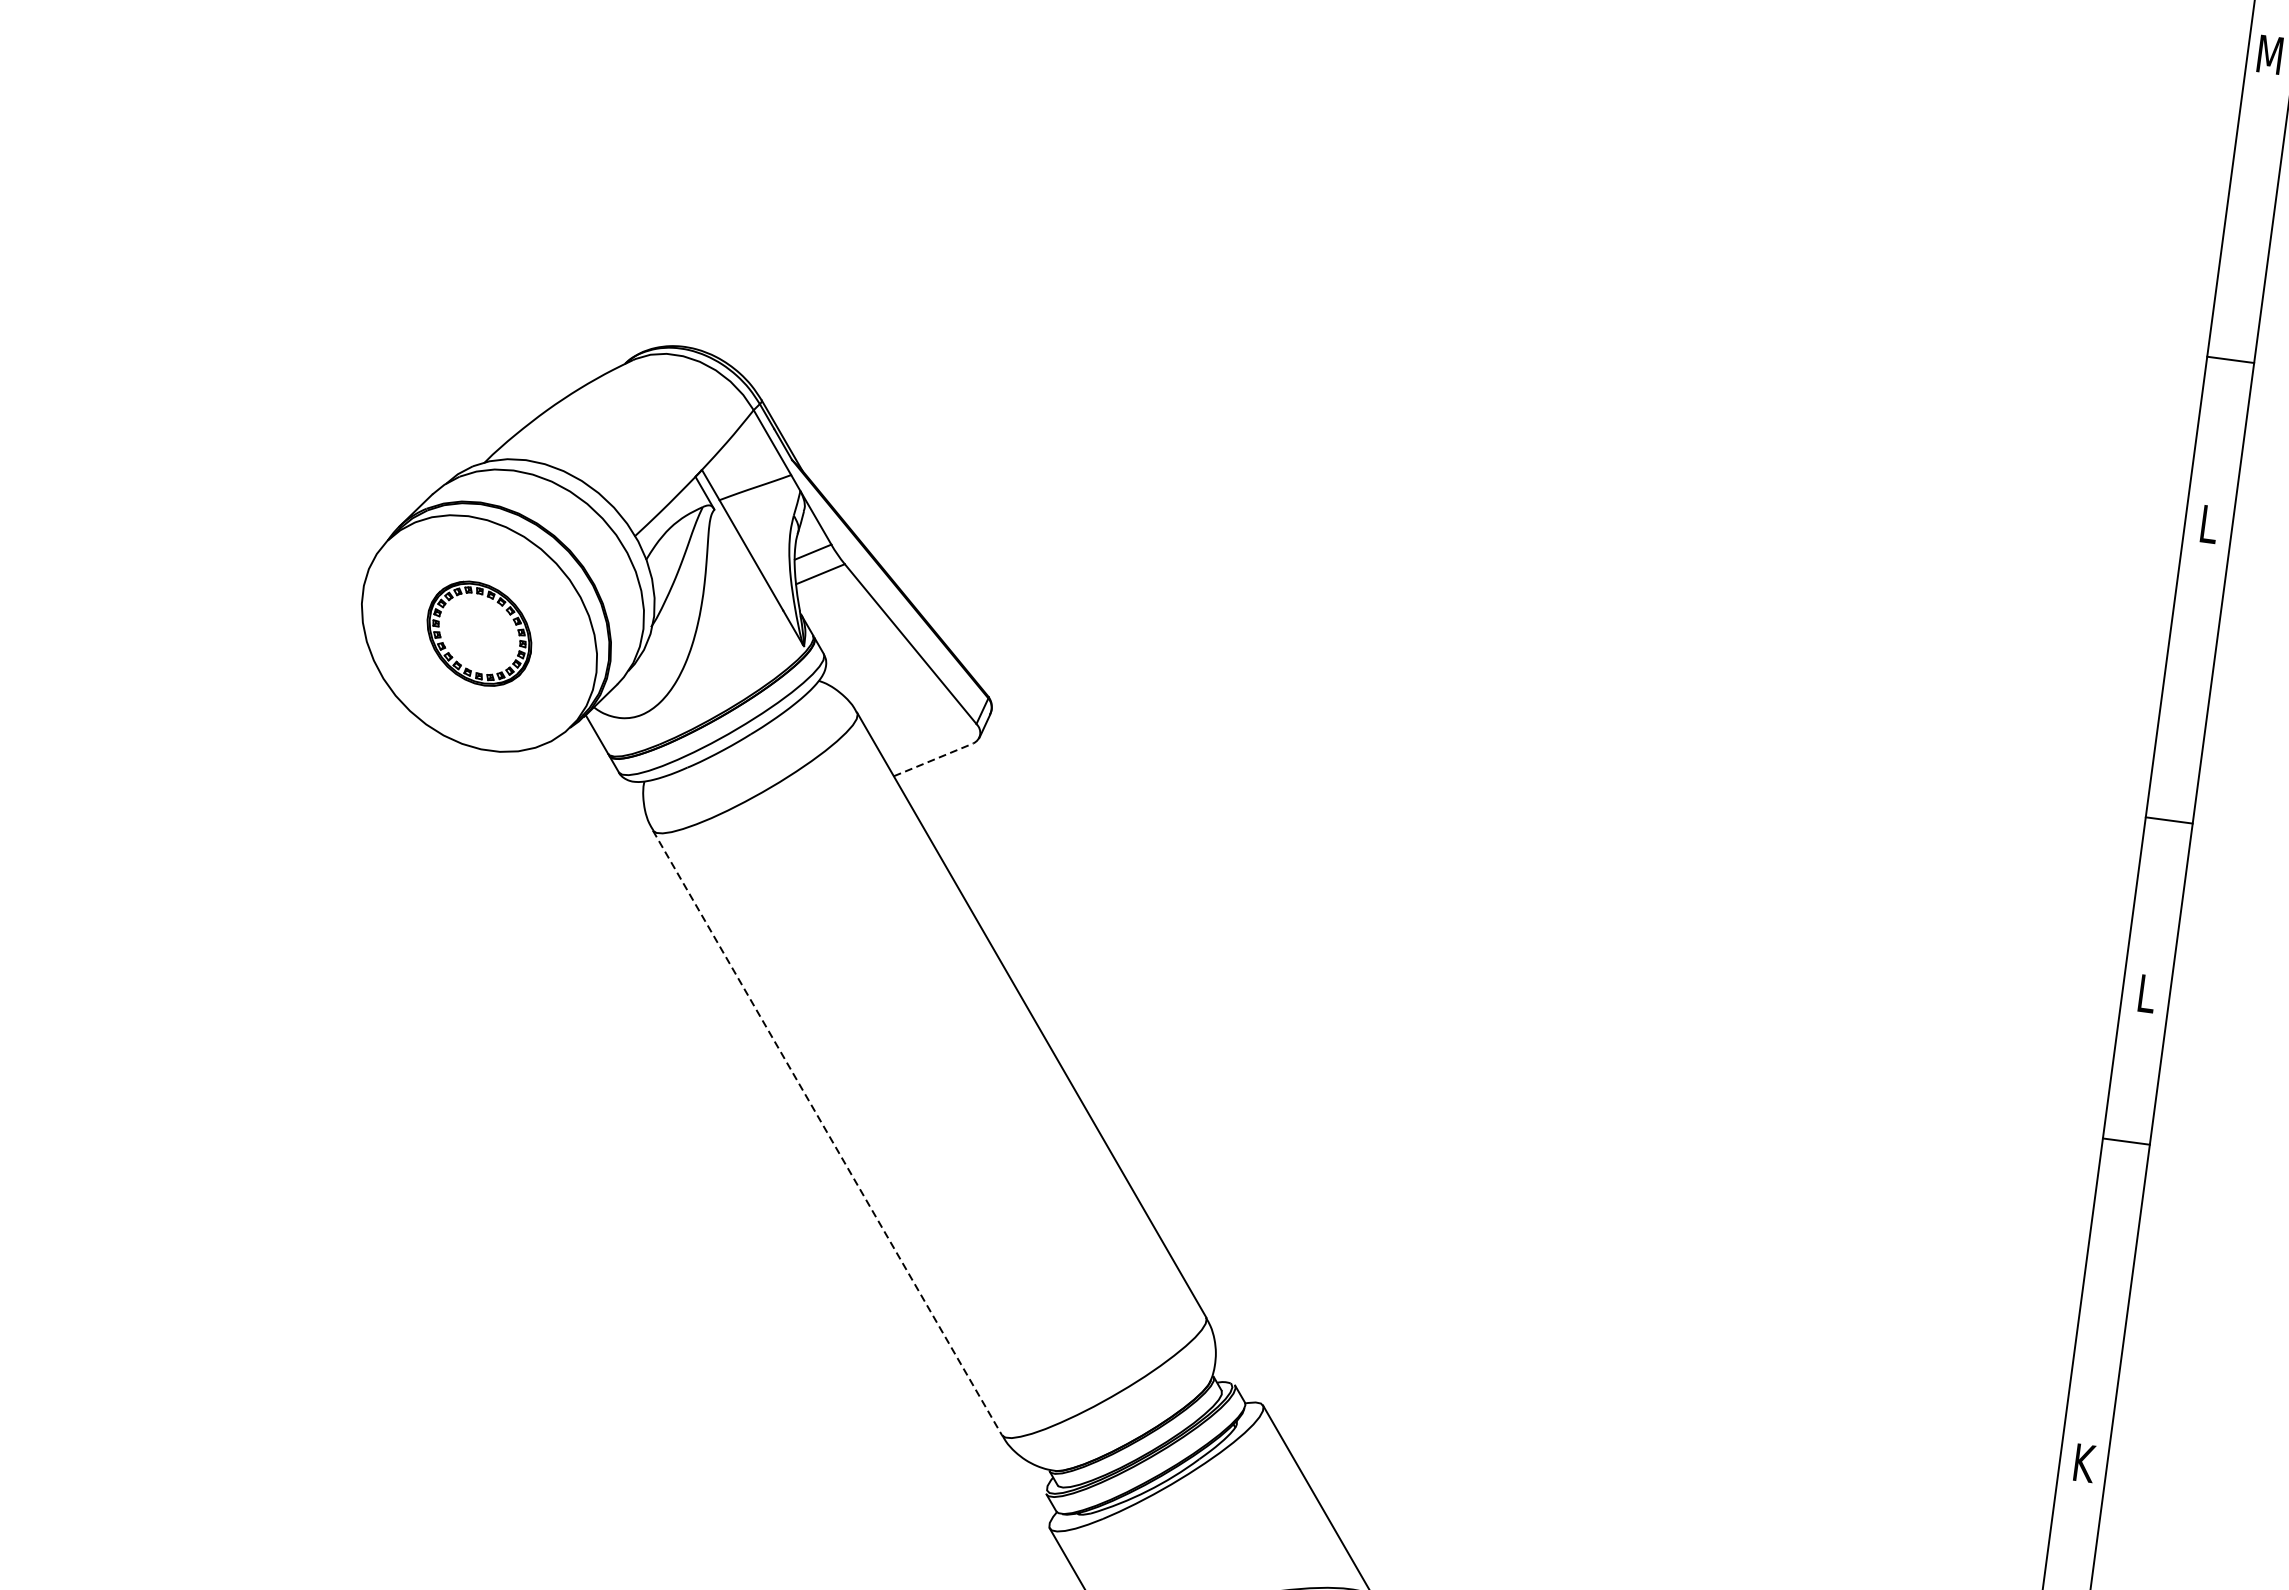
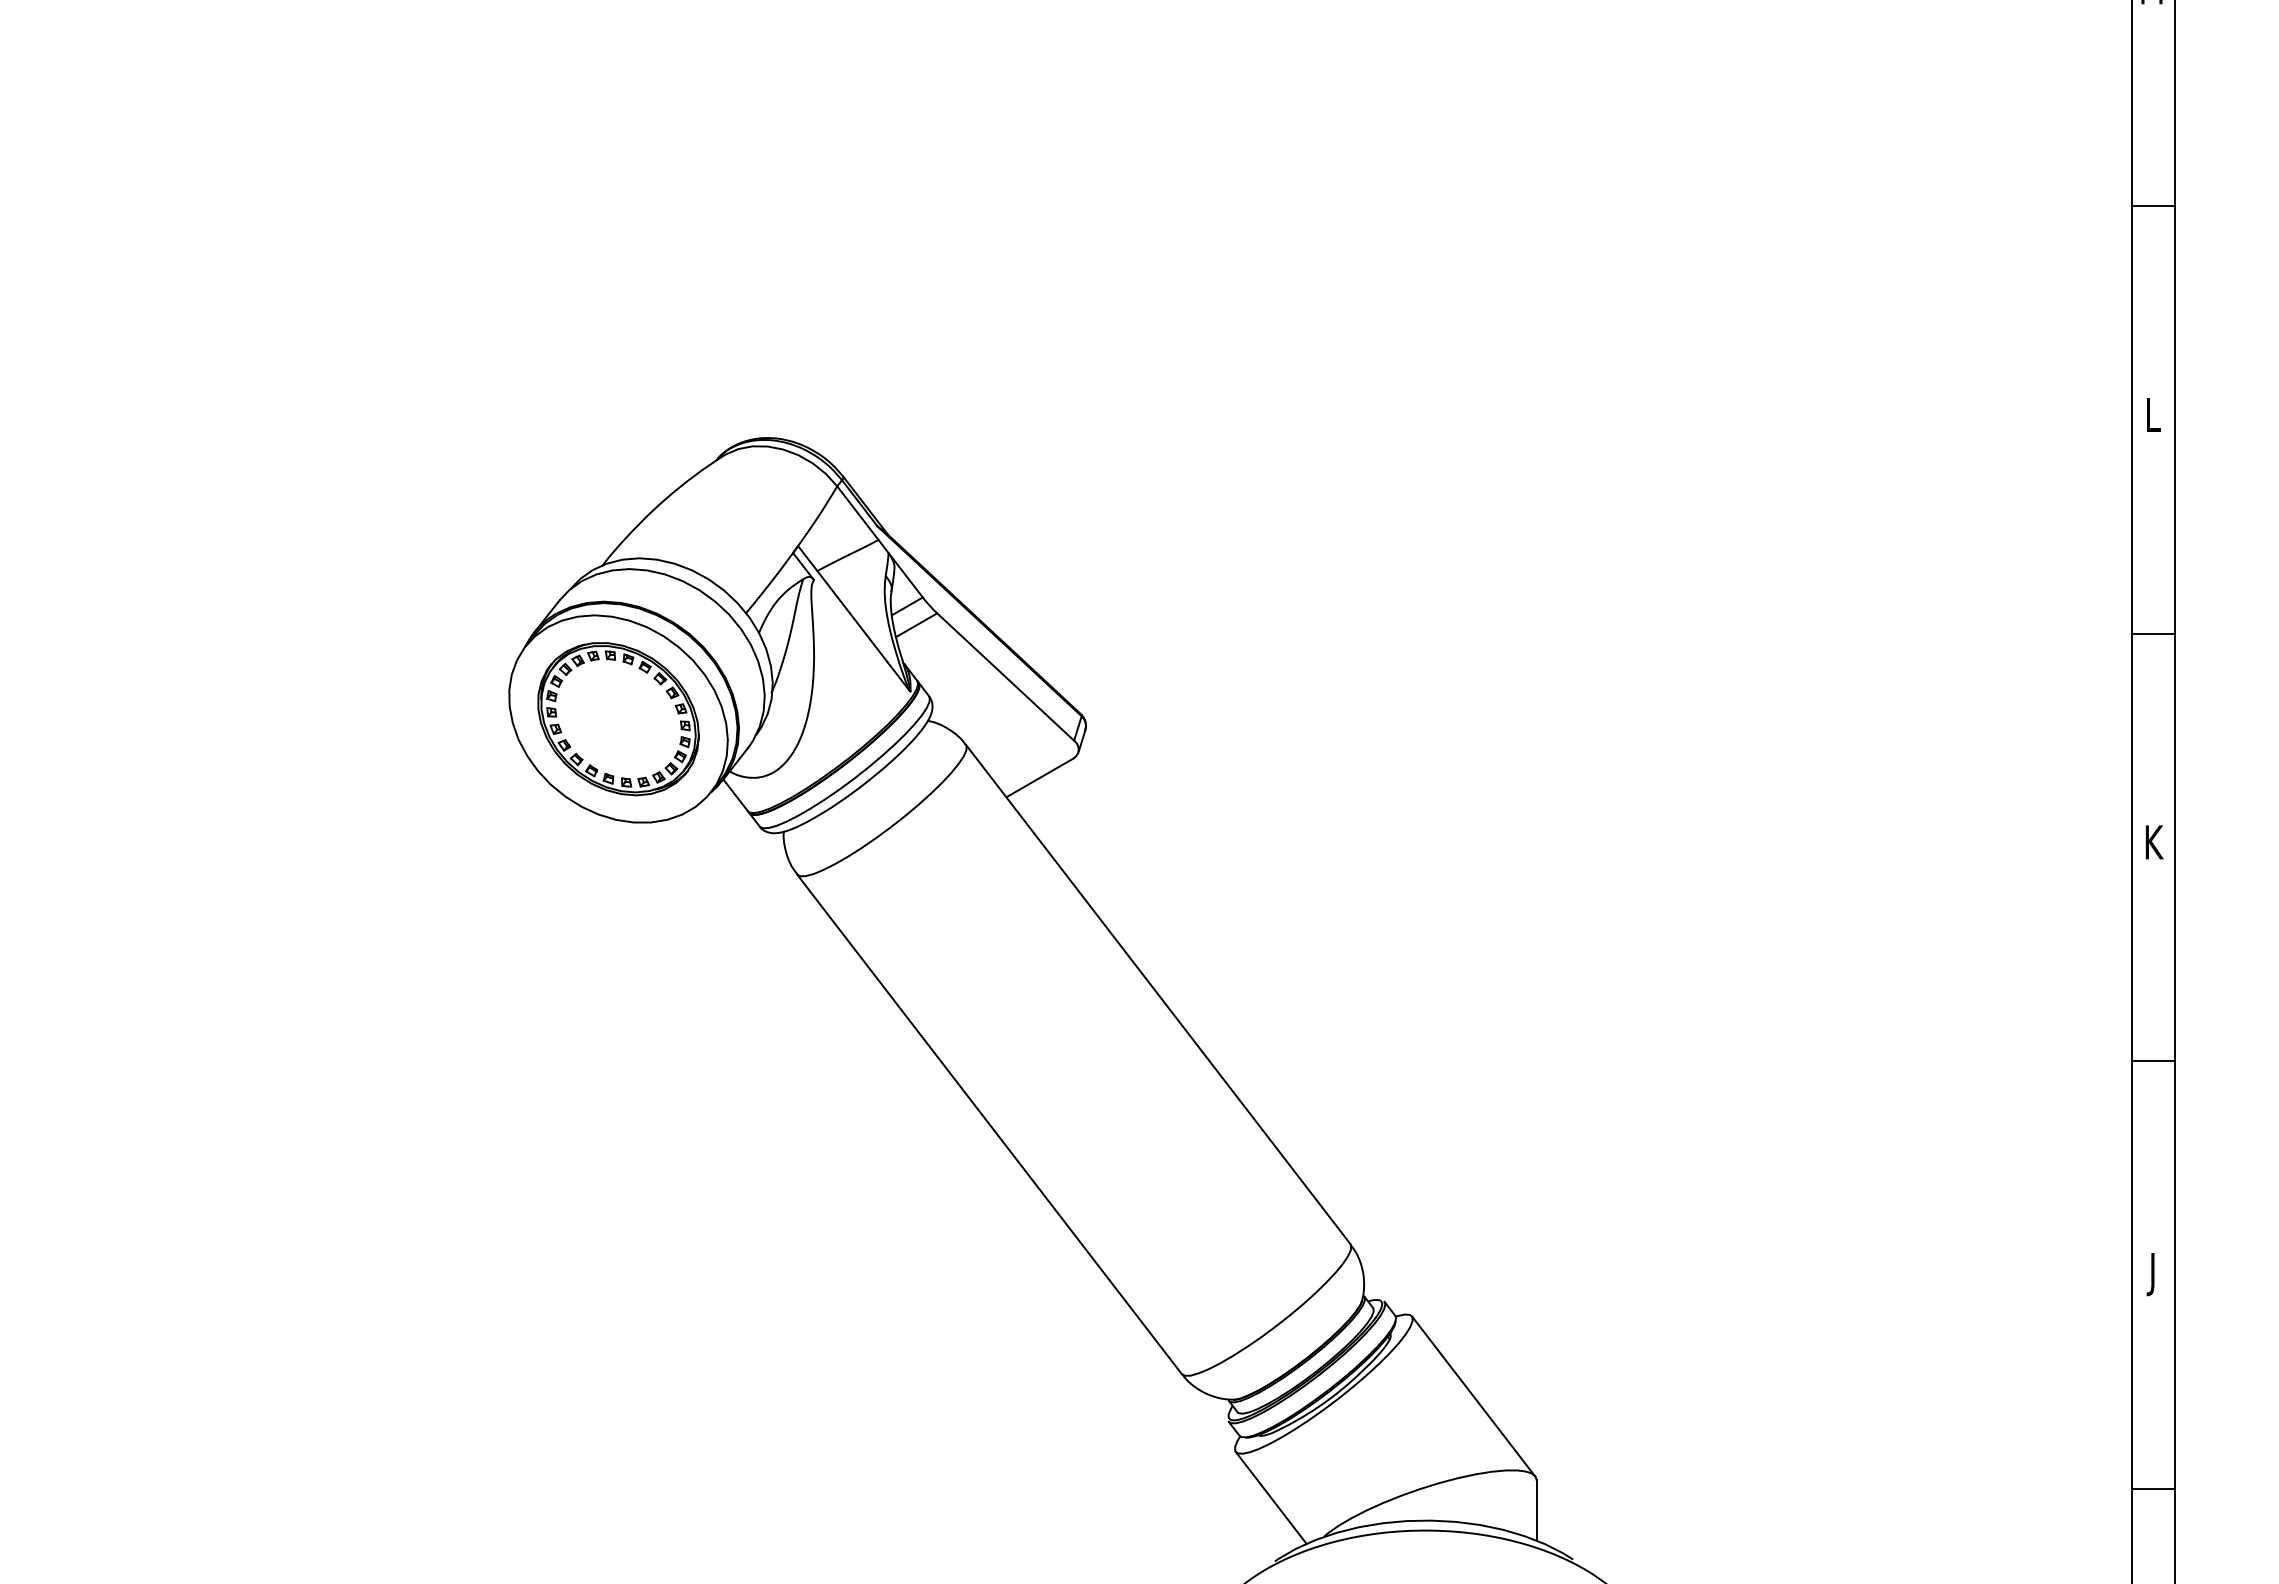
line: (2229, 360) -> (2152, 206), moved
part: (479, 634) -> (618, 719), size x1.67
line: (933, 759) -> (1039, 777), dashed -> solid
line: (2168, 820) -> (2152, 633), moved
text: (2147, 994) -> (2154, 842), L -> K
line: (827, 1132) -> (989, 1124), dashed -> solid
line: (2125, 1141) -> (2152, 1061), moved
text: (2084, 1468) -> (2154, 1274), K -> J

